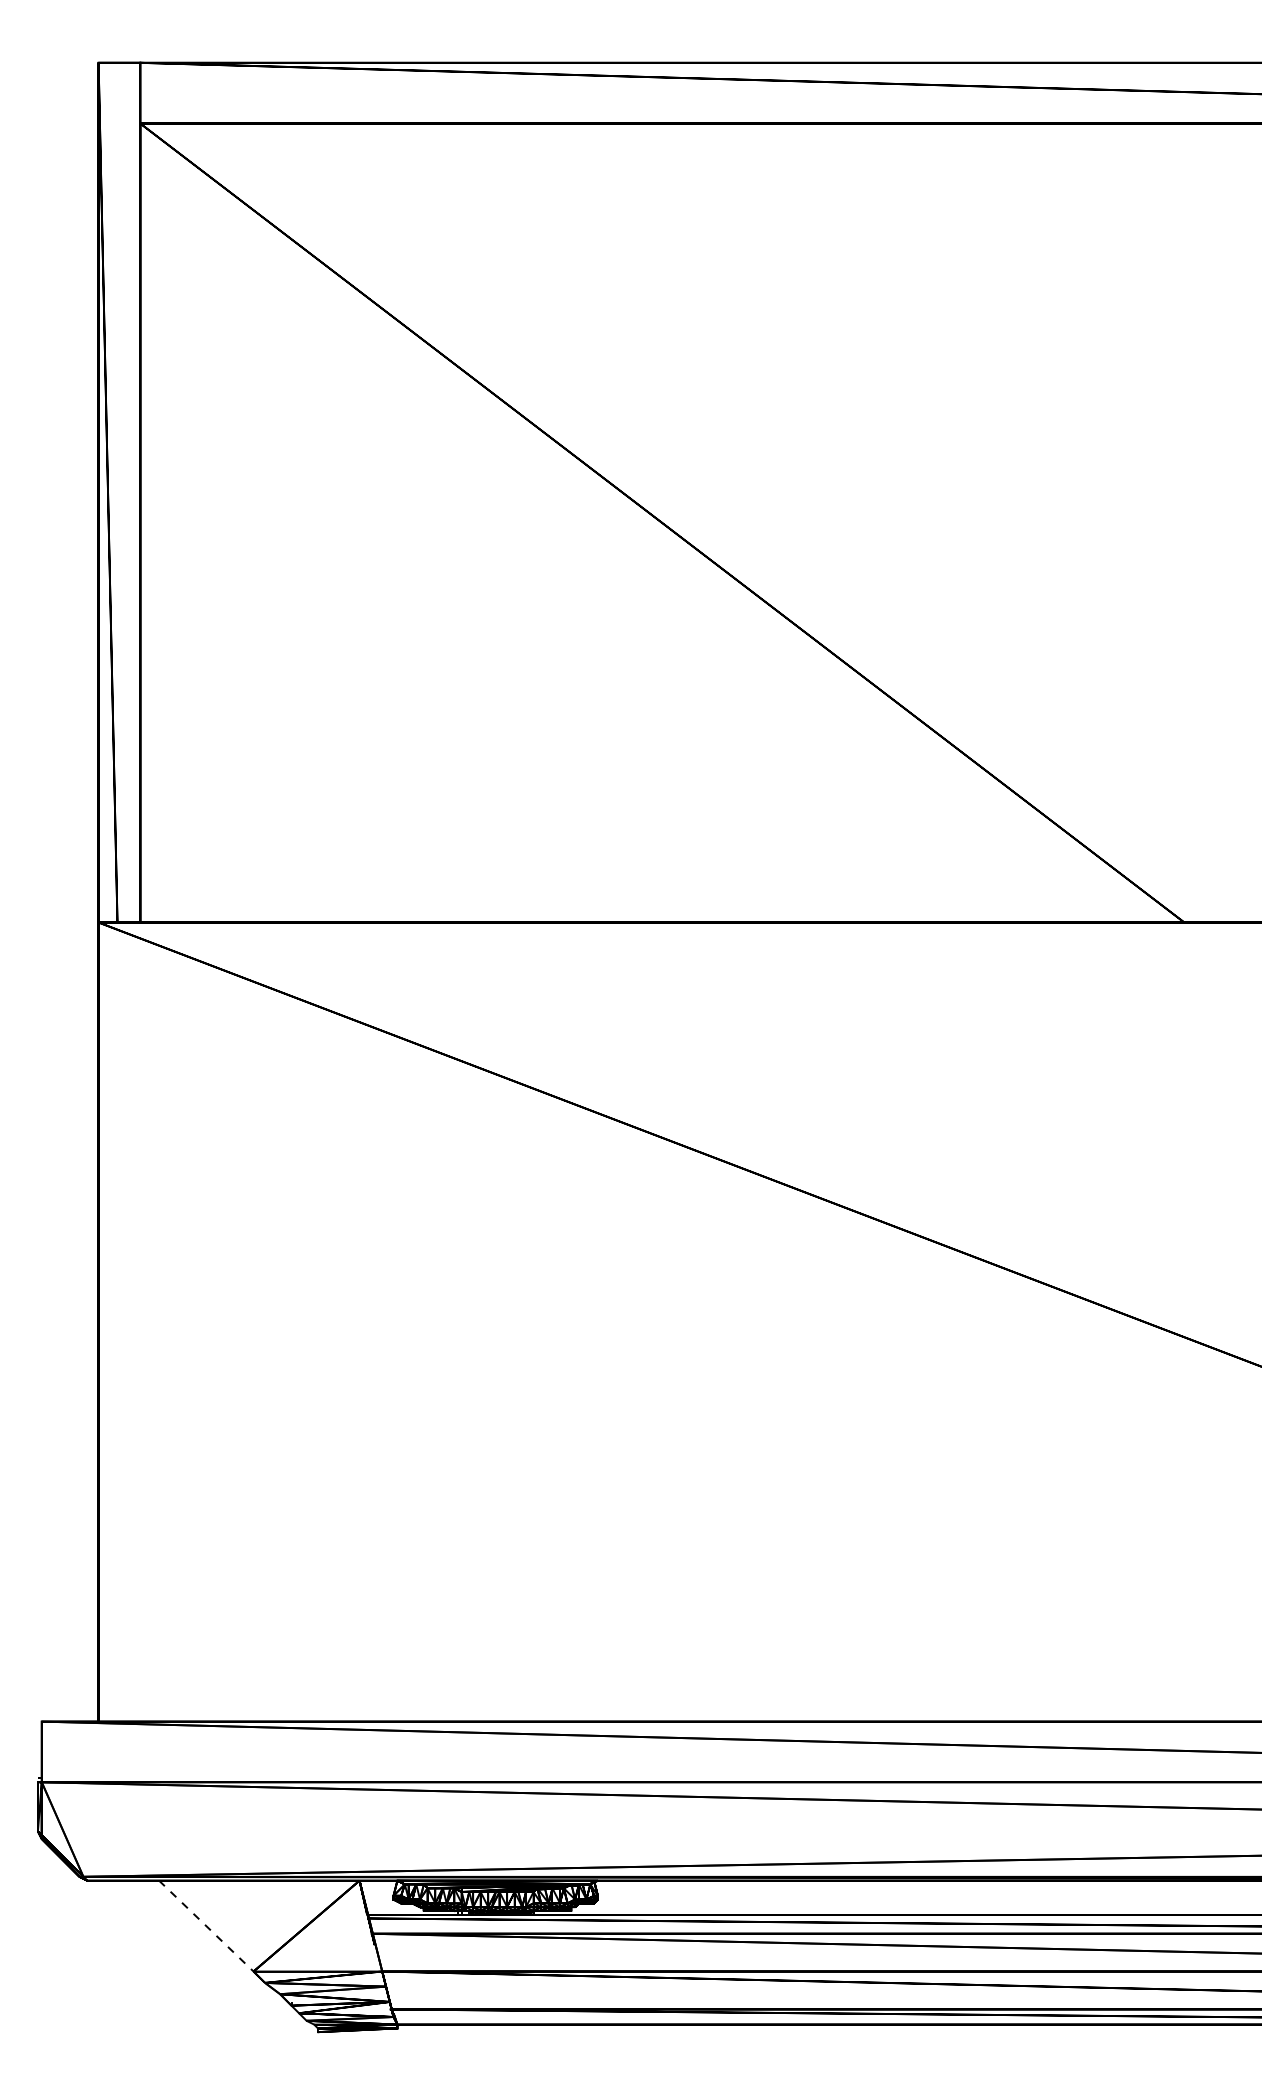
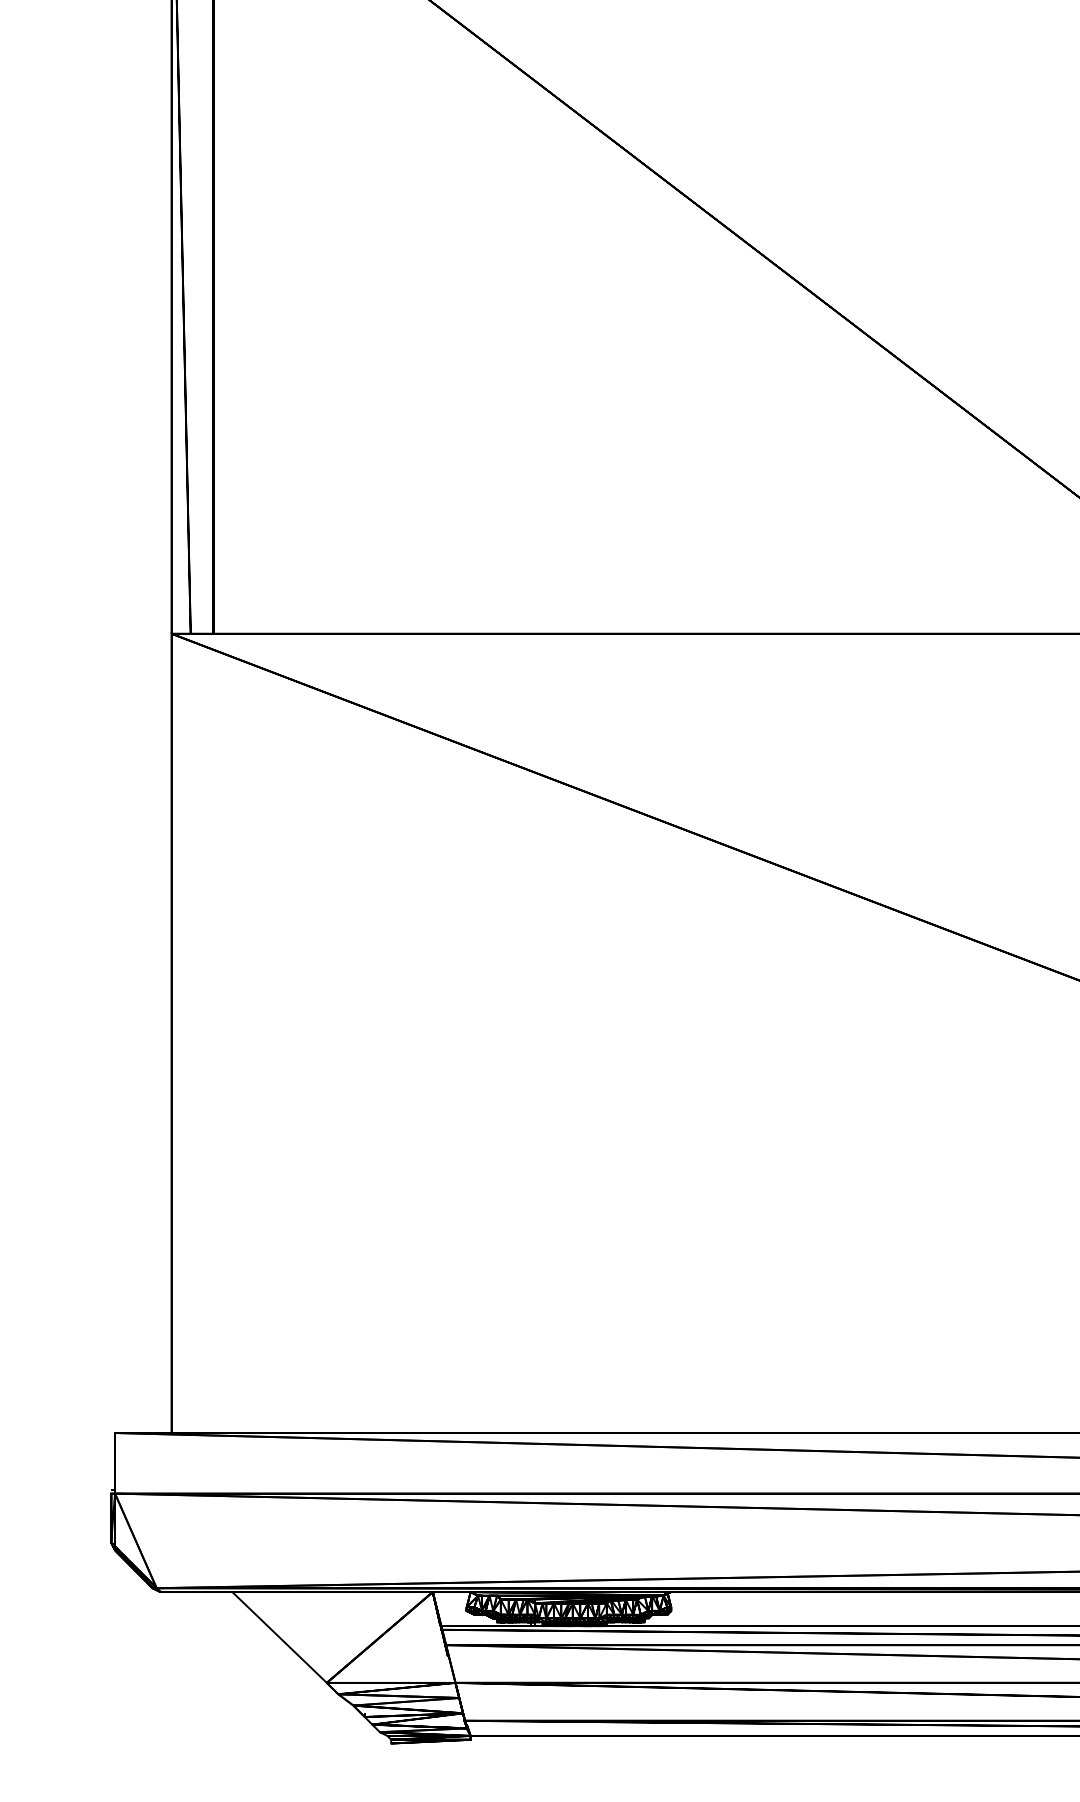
line: (206, 1926) -> (279, 1637), dashed -> solid

